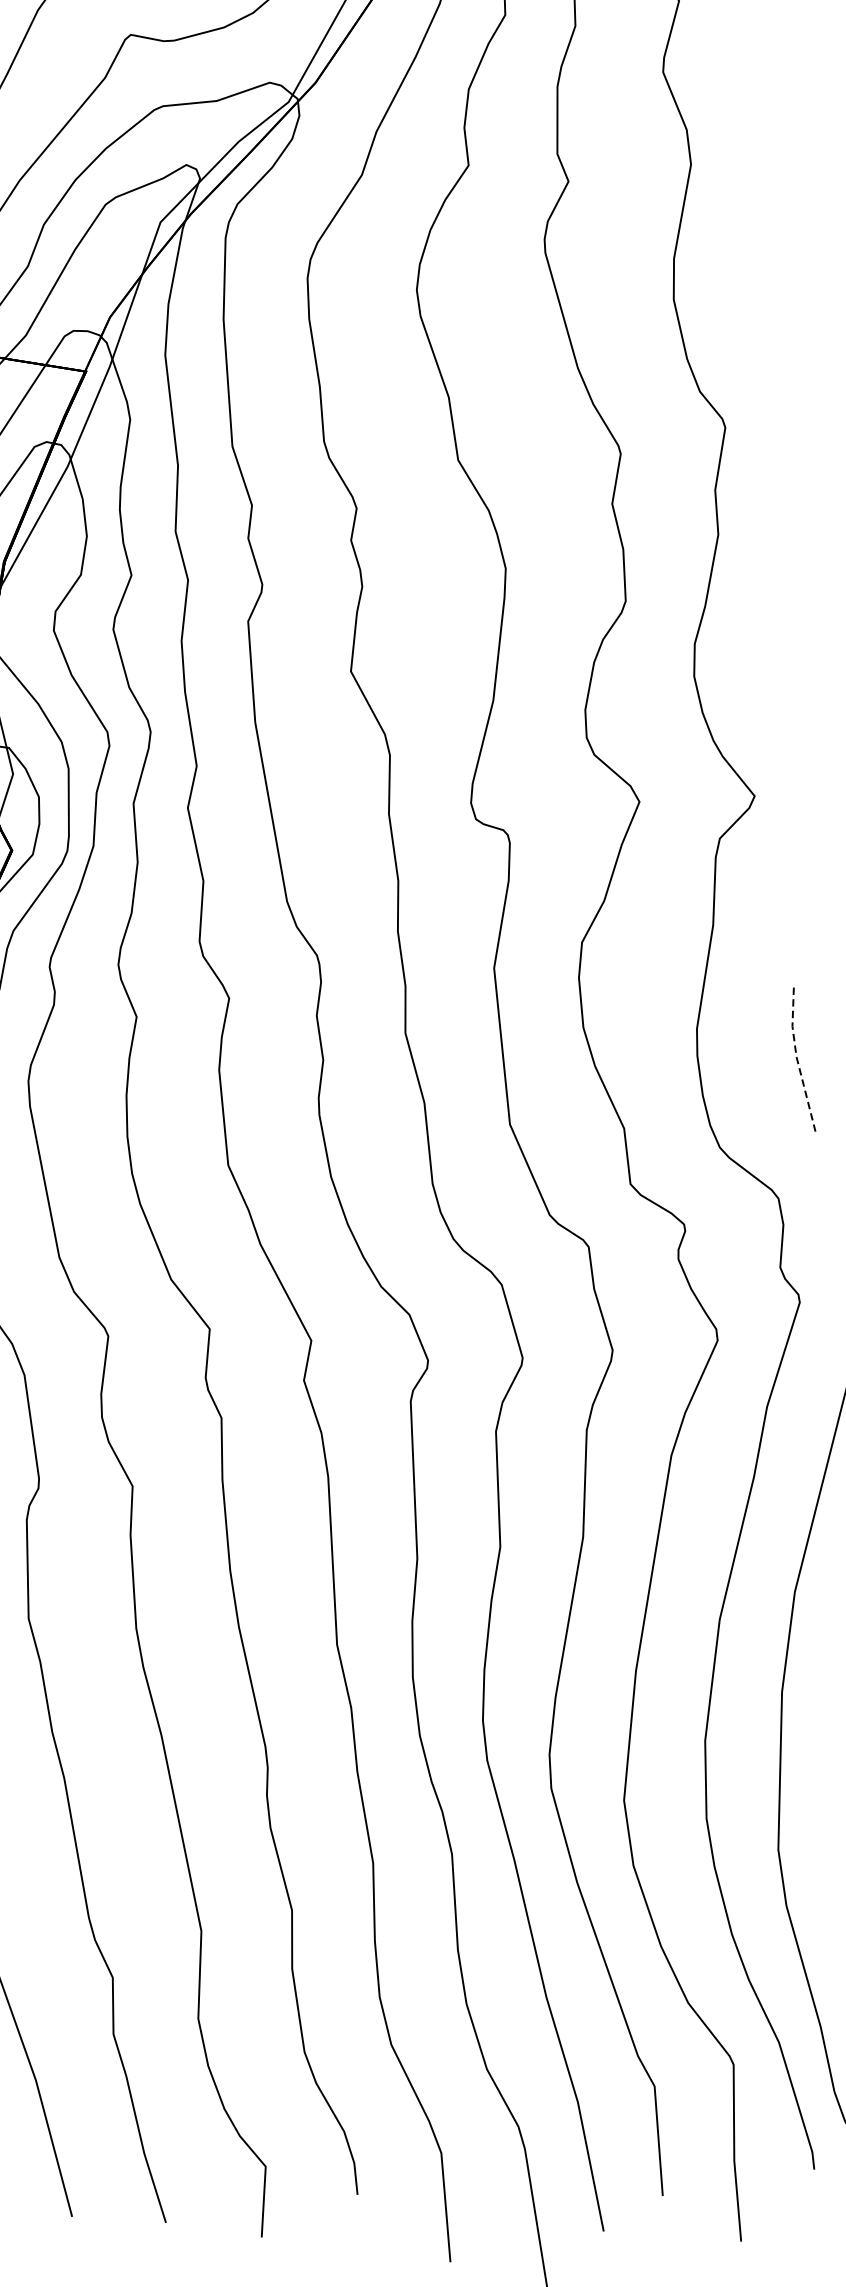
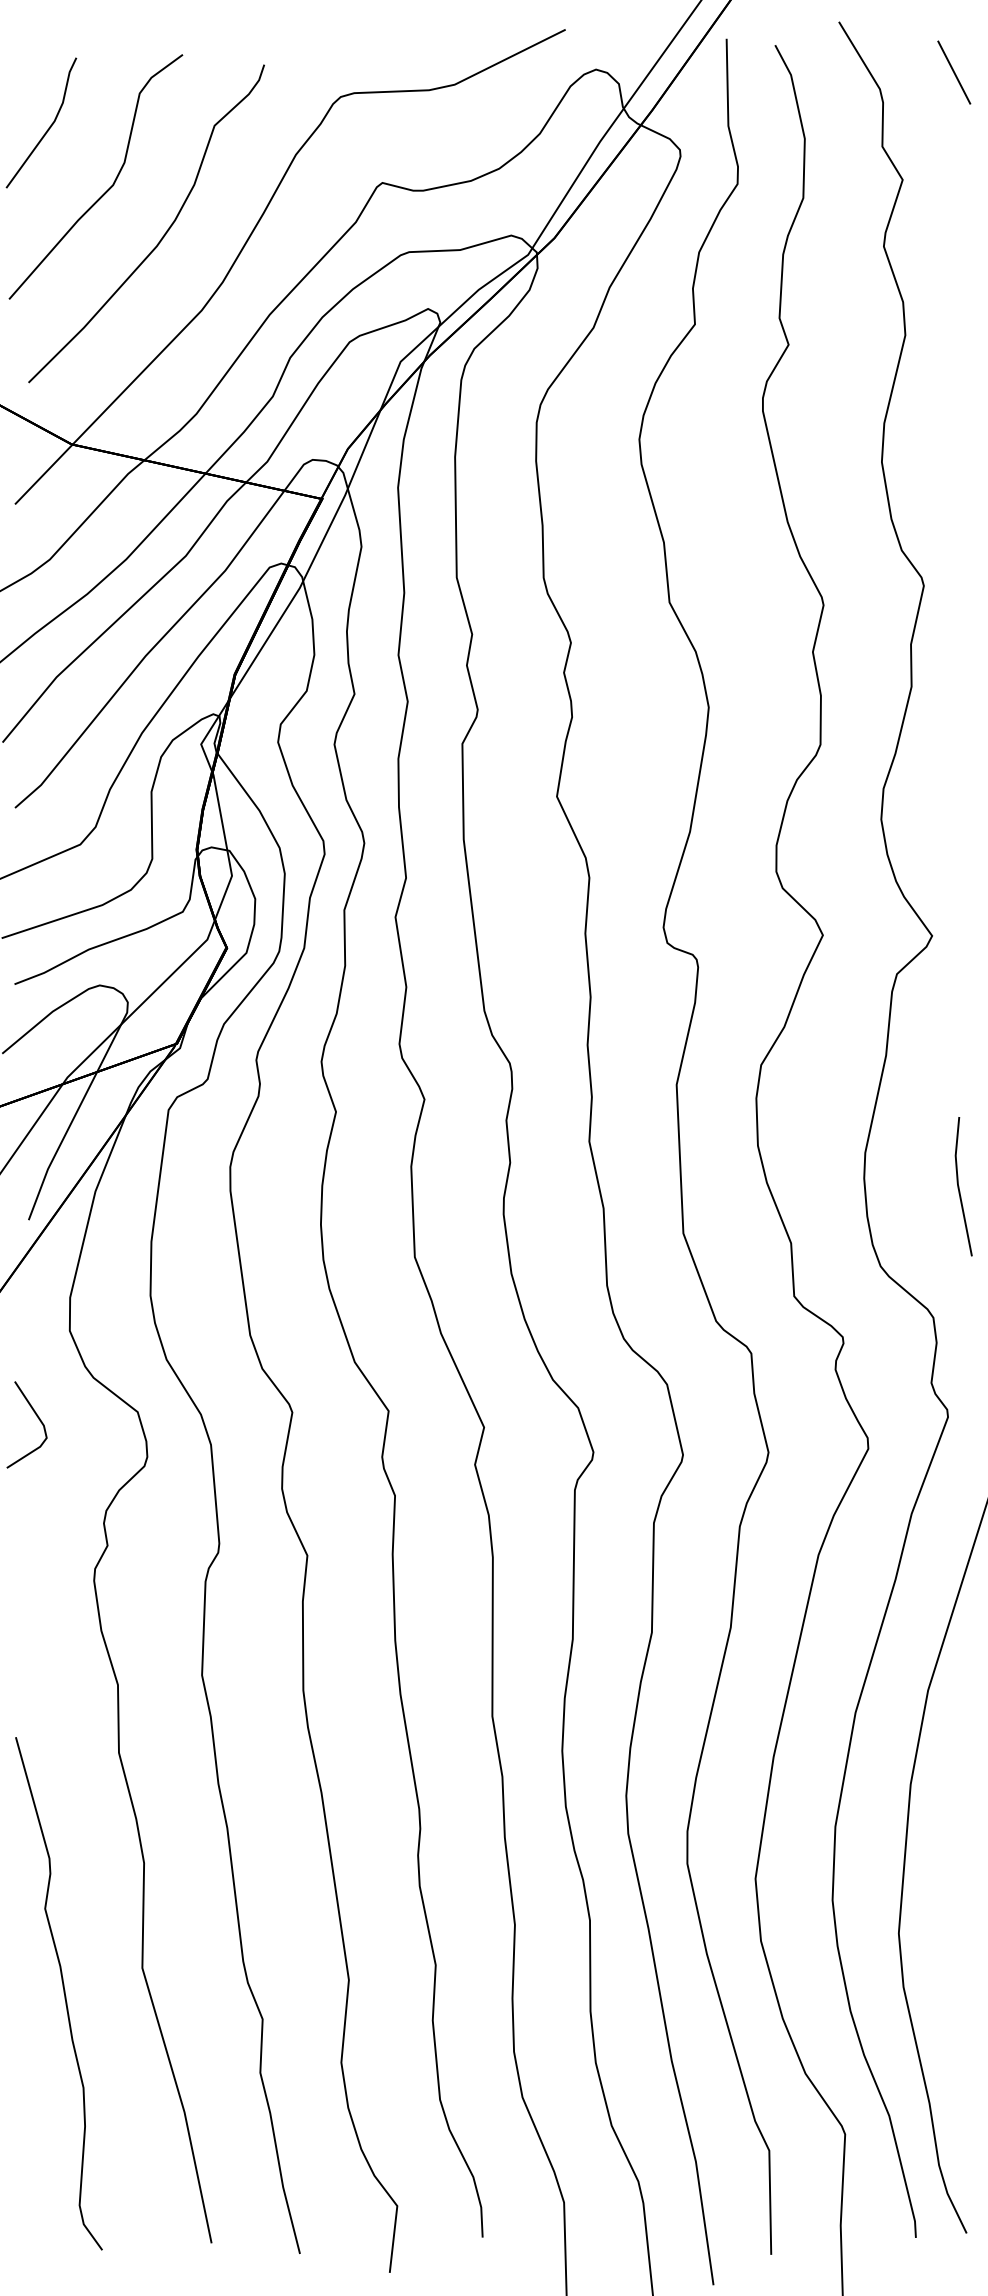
line: (797, 1057) -> (958, 1185), dashed -> solid

